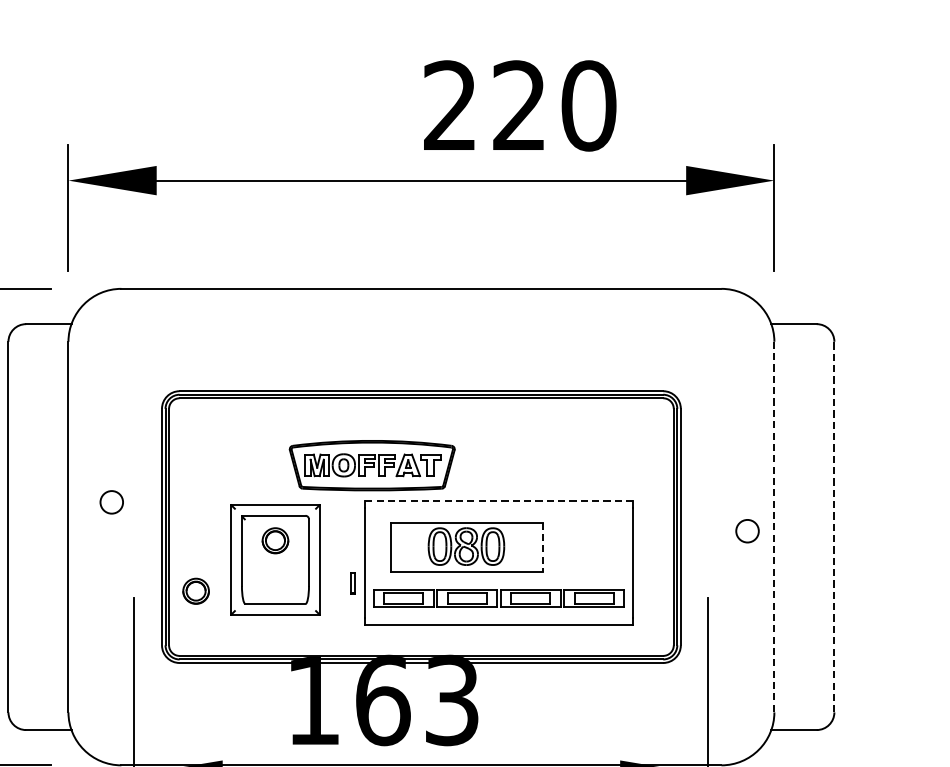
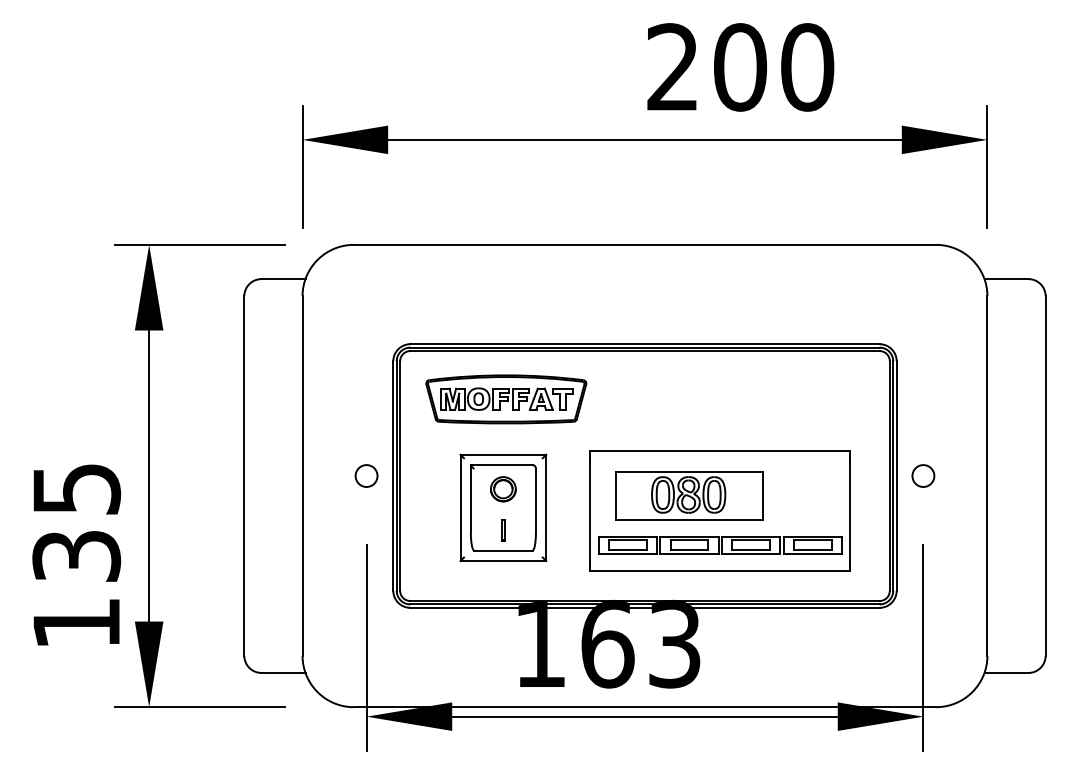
text: (519, 106) -> (740, 67), 220 -> 200
part: (372, 465) -> (506, 399), moved
circle: (111, 501) -> (366, 475), moved
line: (498, 501) -> (719, 451), dashed -> solid
line: (774, 527) -> (987, 476), dashed -> solid
line: (834, 527) -> (1045, 476), dashed -> solid
circle: (747, 530) -> (923, 475), moved
line: (543, 547) -> (763, 495), dashed -> solid
line: (351, 583) -> (502, 530), moved
part: (196, 591) -> (426, 538), removed

